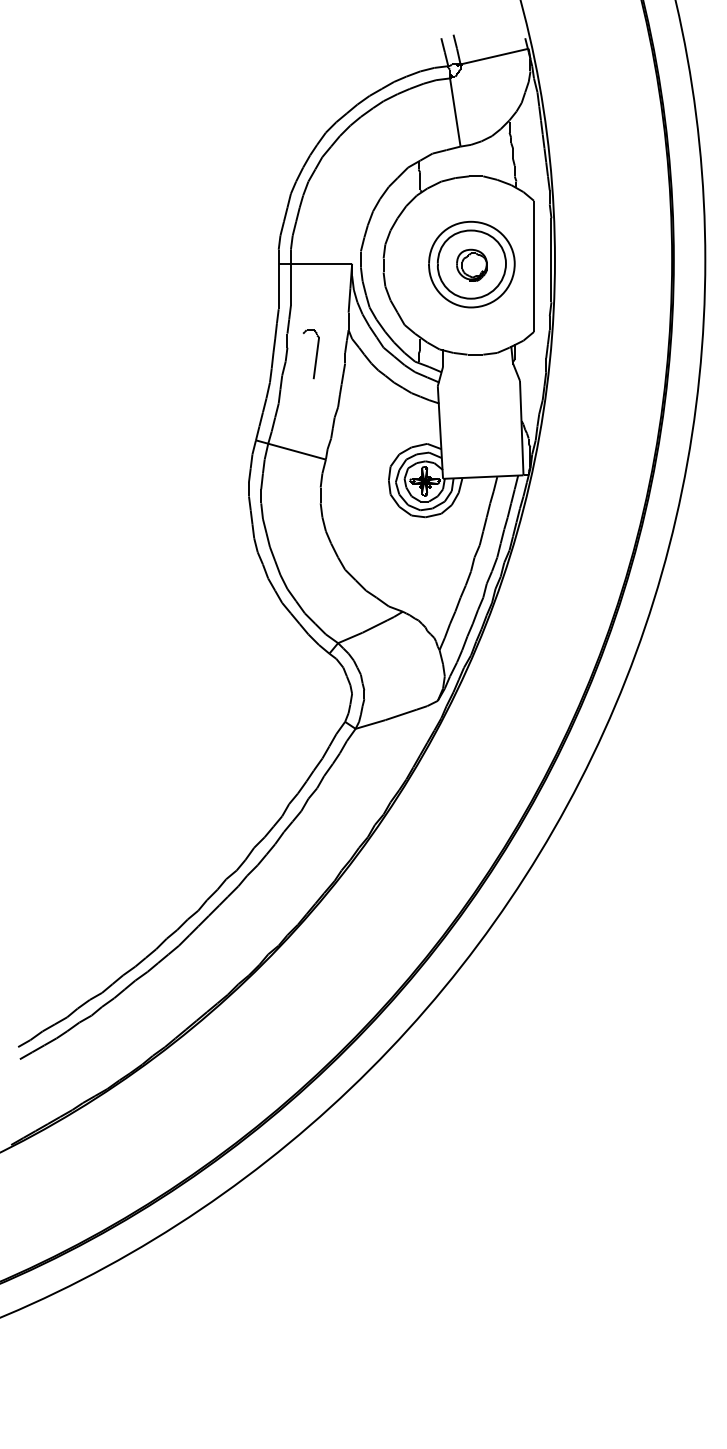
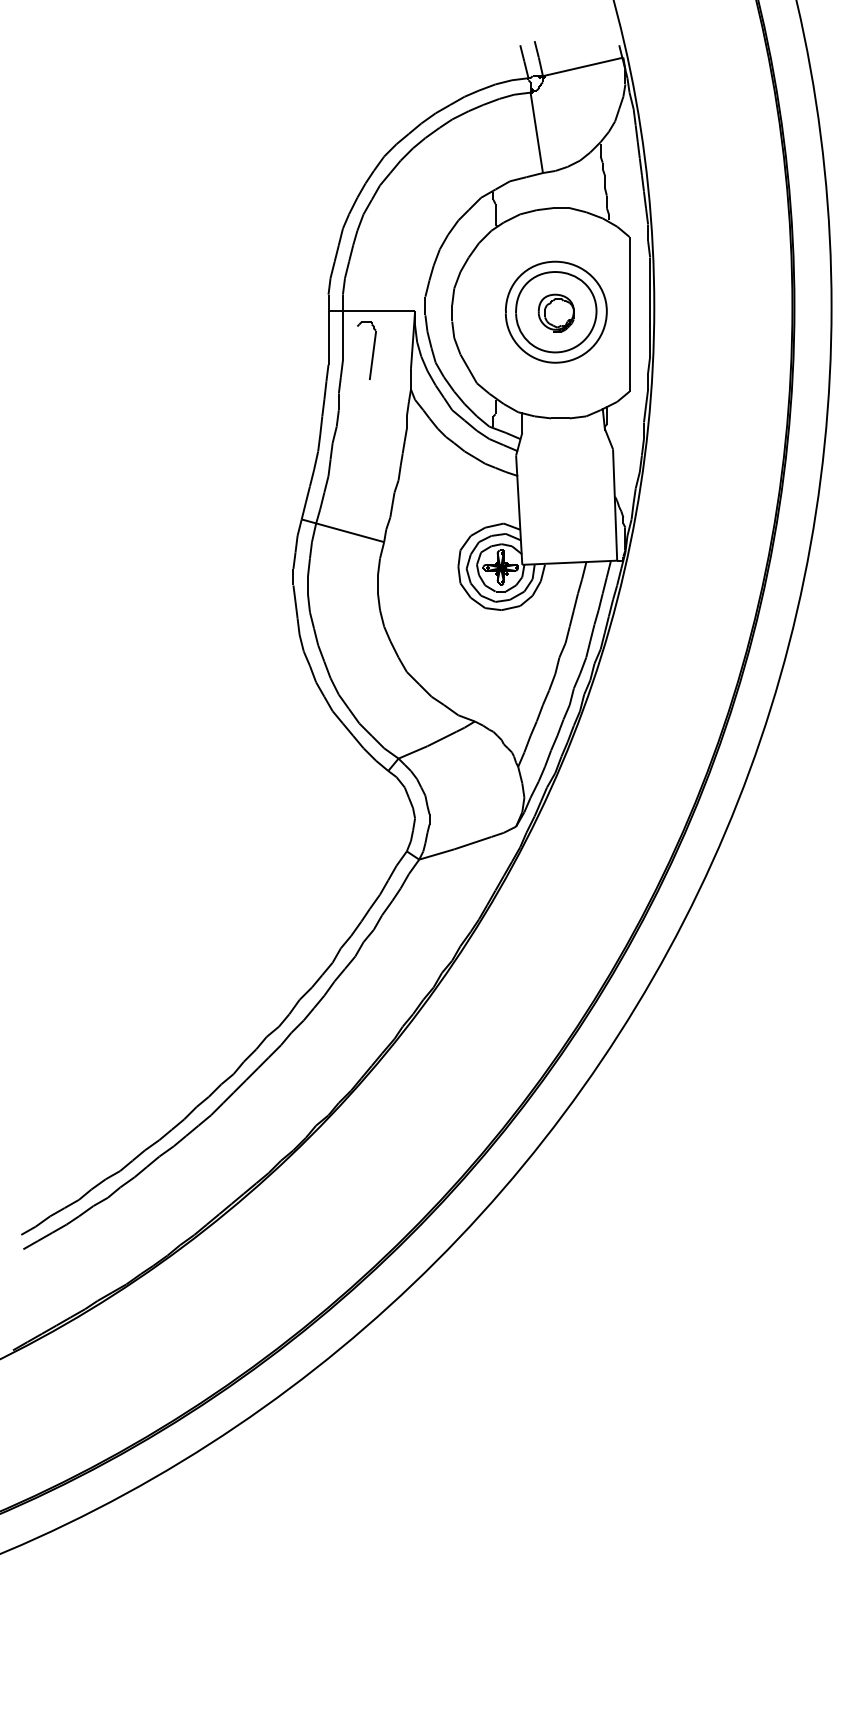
part: (310, 354) -> (366, 350), moved

